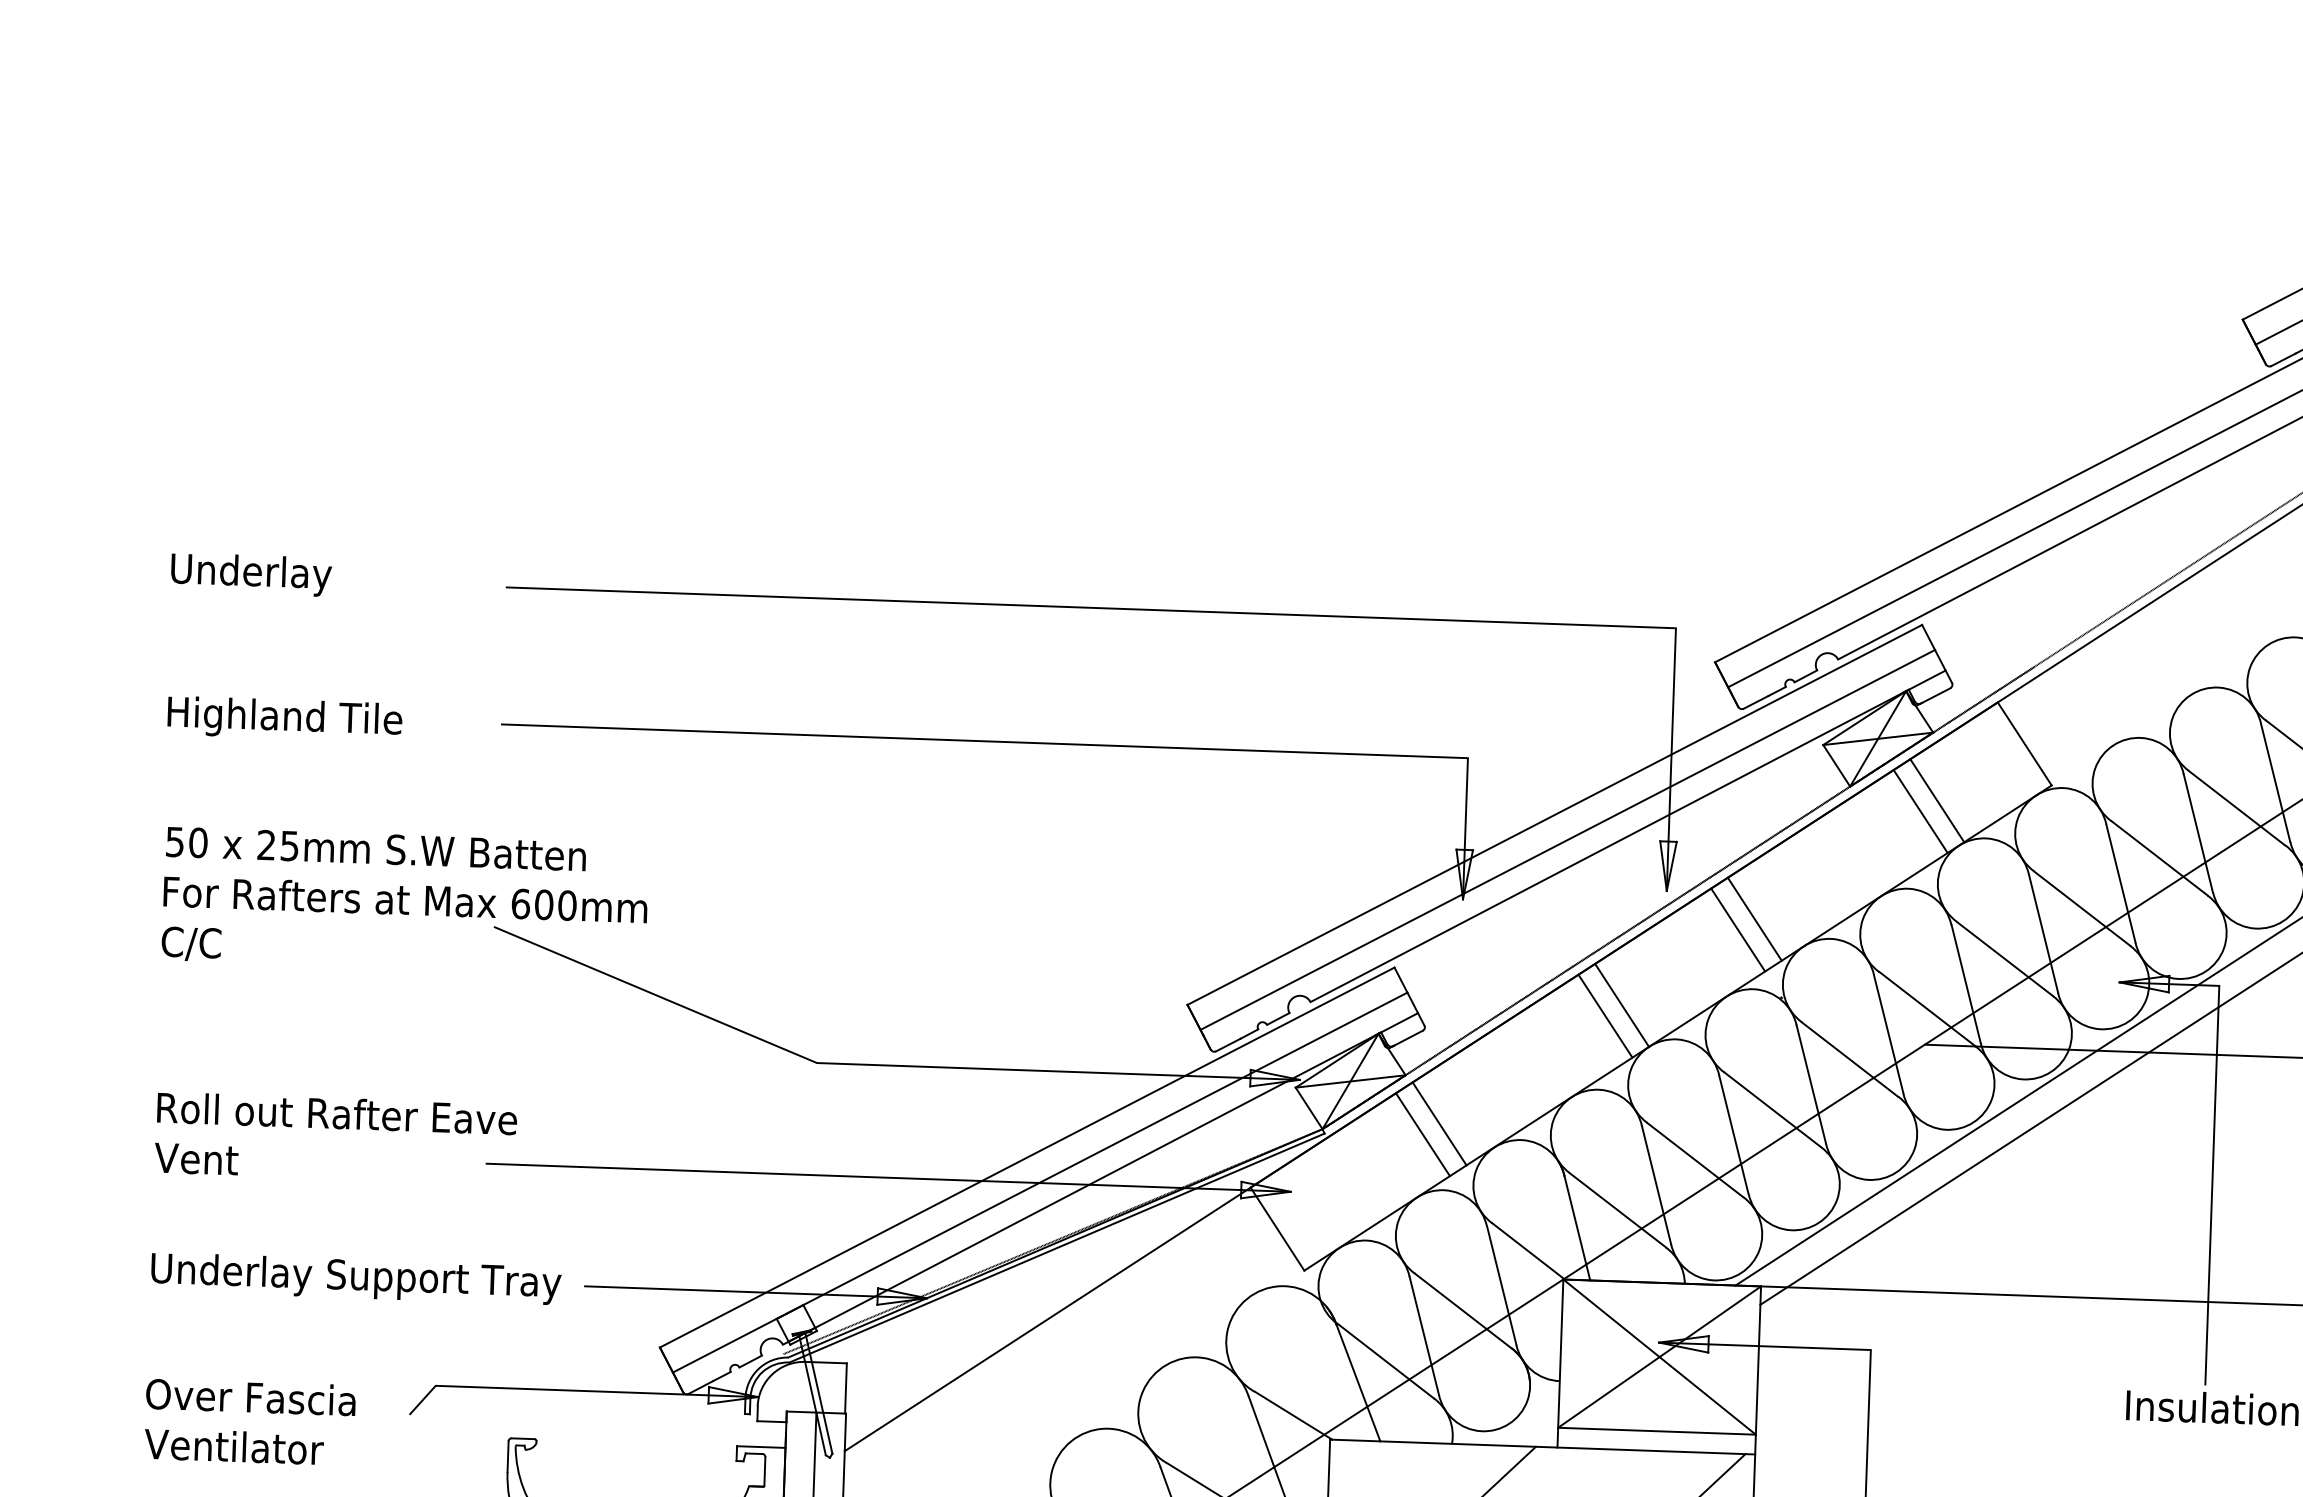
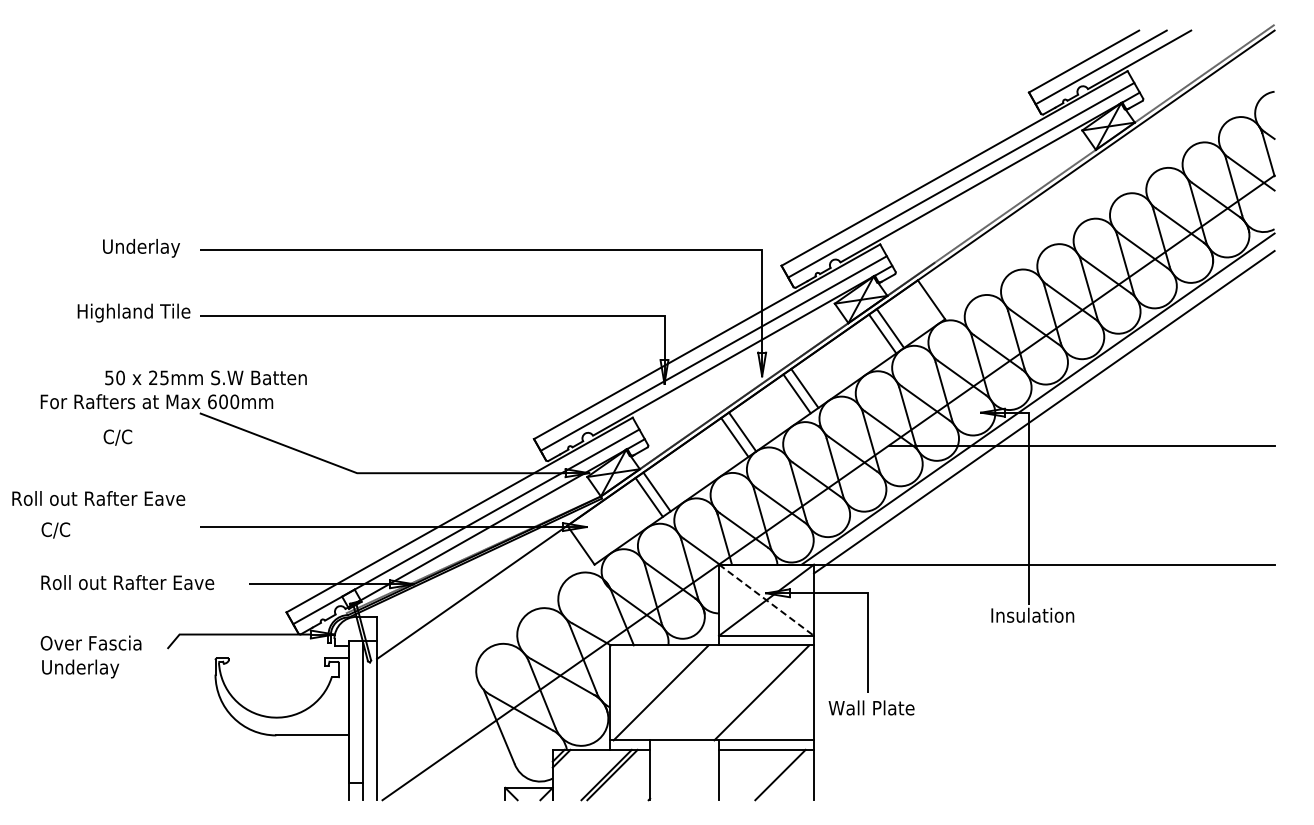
text: (251, 575) -> (141, 248), moved
text: (283, 717) -> (133, 312), moved
text: (375, 848) -> (205, 377), moved
text: (190, 943) -> (117, 437), moved
text: (336, 1113) -> (98, 498), moved
text: (195, 1160) -> (60, 530), Vent -> C/C
text: (355, 1278) -> (139, 584), Underlay Support Tray -> Roll out Rafter Eave
line: (1659, 1357) -> (766, 600), solid -> dashed
text: (233, 1449) -> (83, 668), Ventilator -> Underlay

